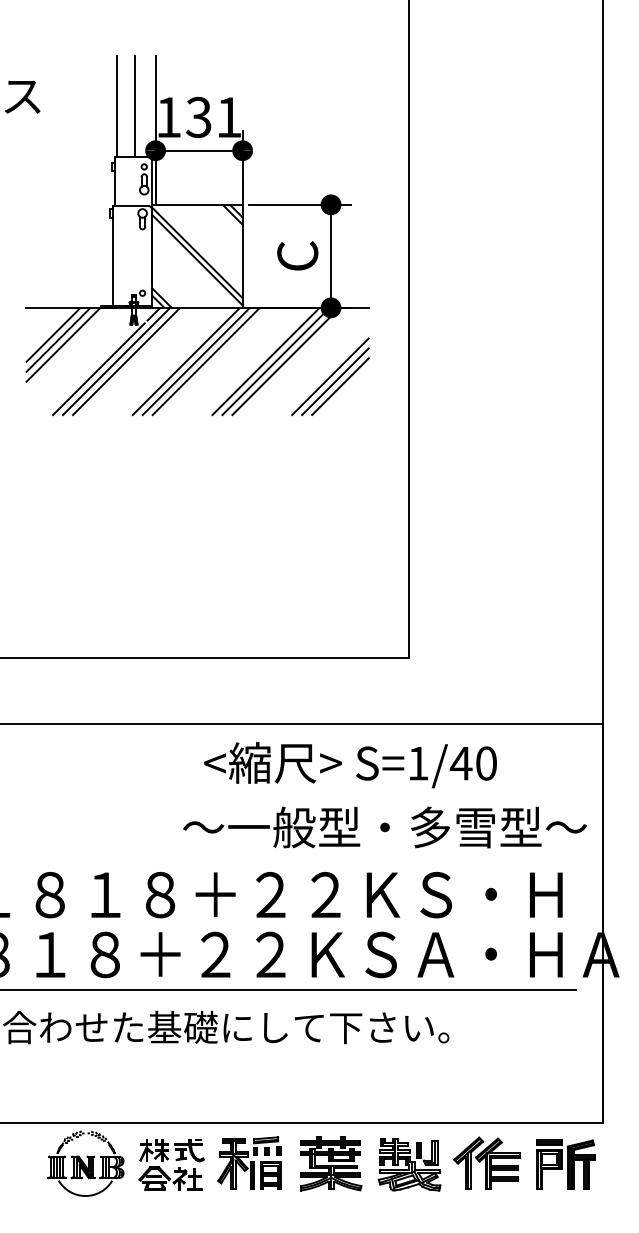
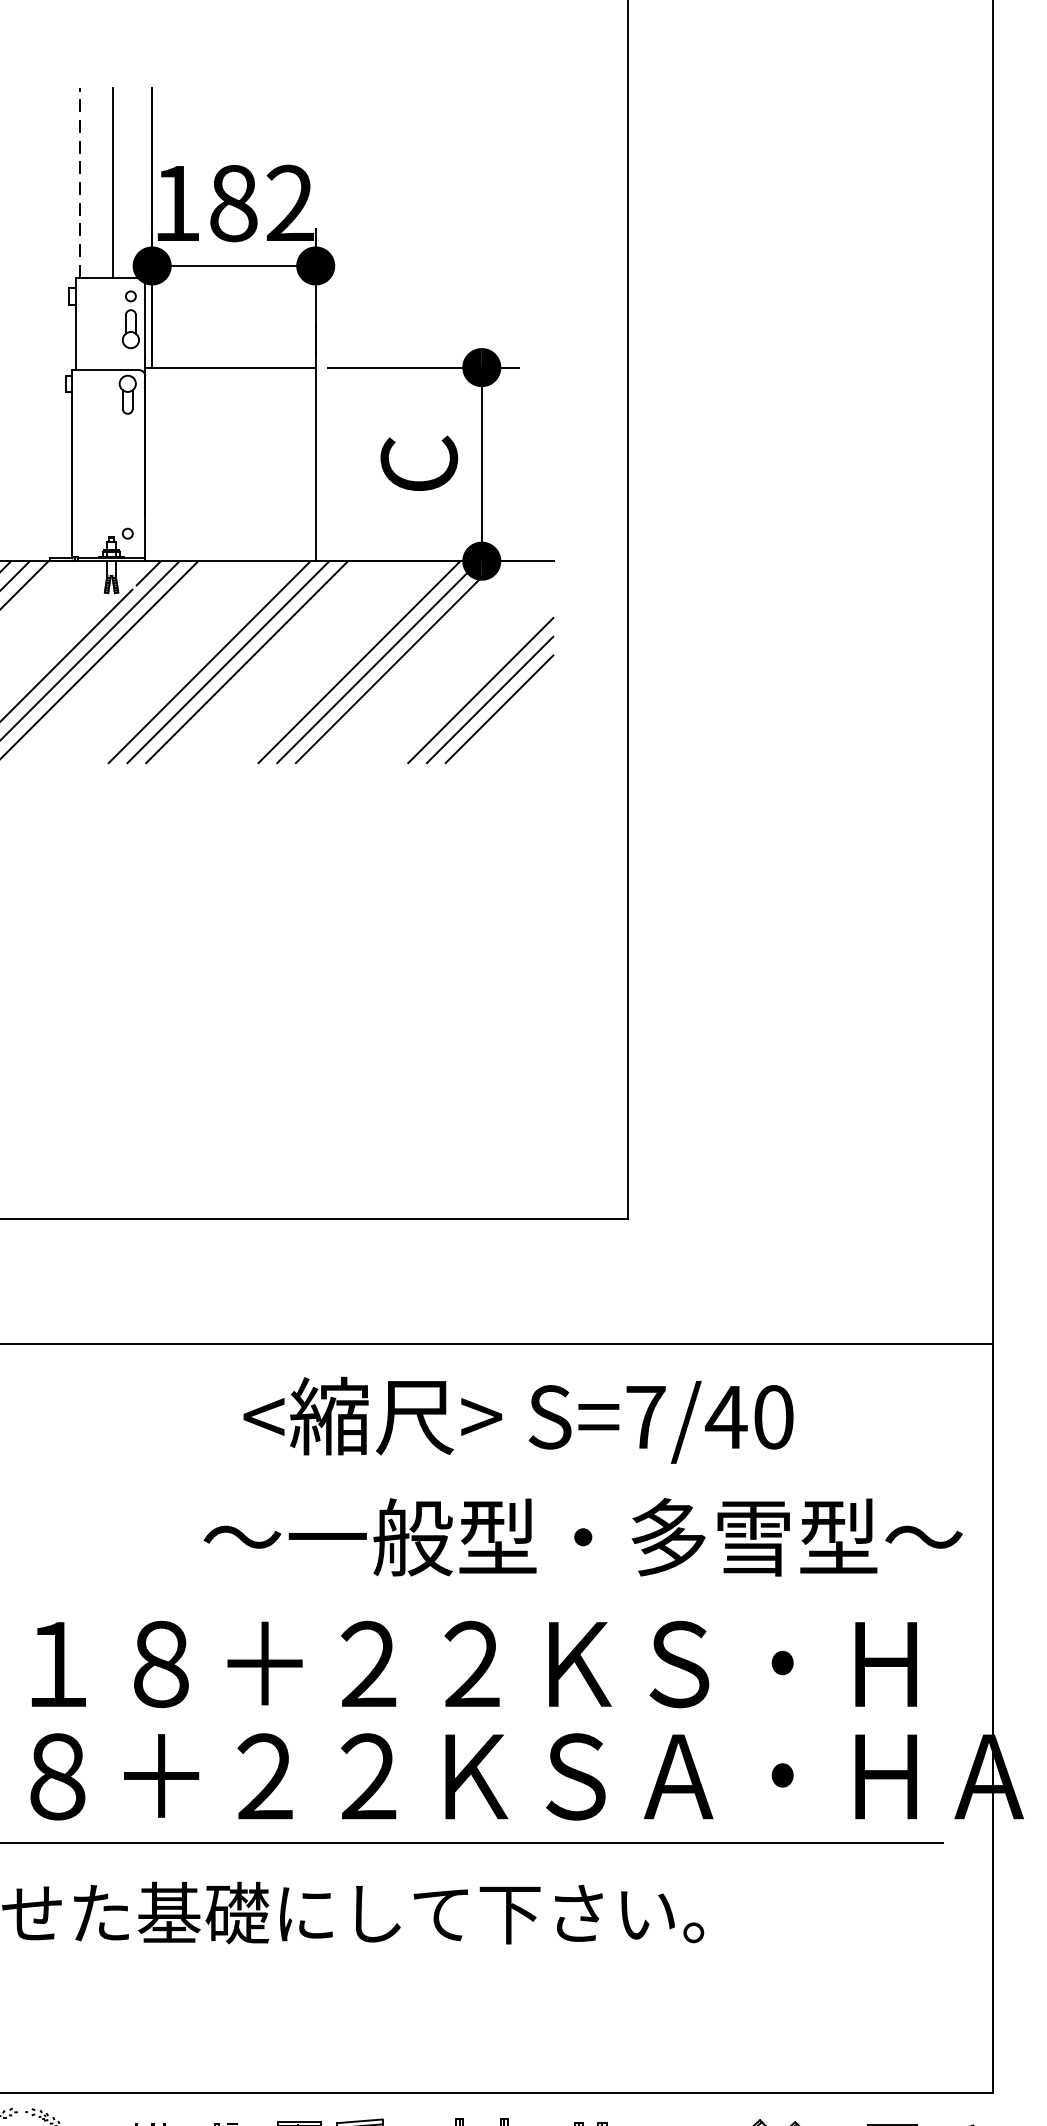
line: (117, 106) -> (80, 182), solid -> dashed
text: (213, 116) -> (260, 201), 131 -> 182
hatch: (196, 255) -> (229, 462), removed
text: (418, 763) -> (646, 1417), S=1/40 -> S=7/40

